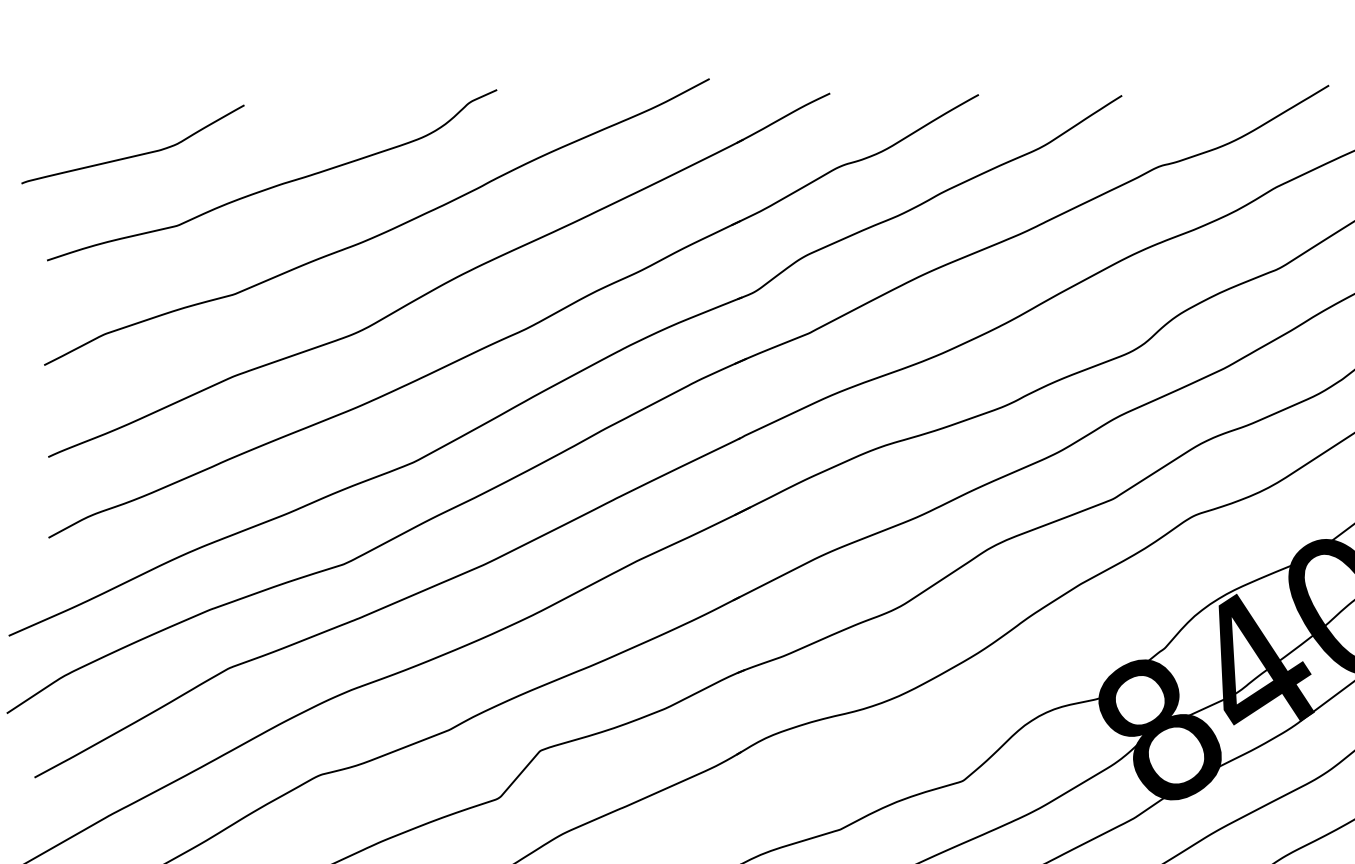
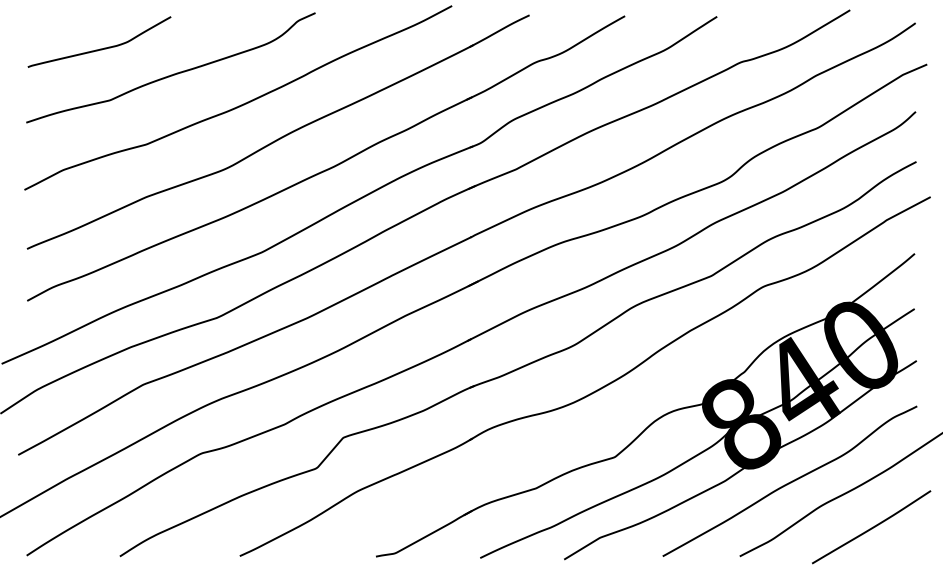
curve: (134, 154) -> (100, 48), moved

